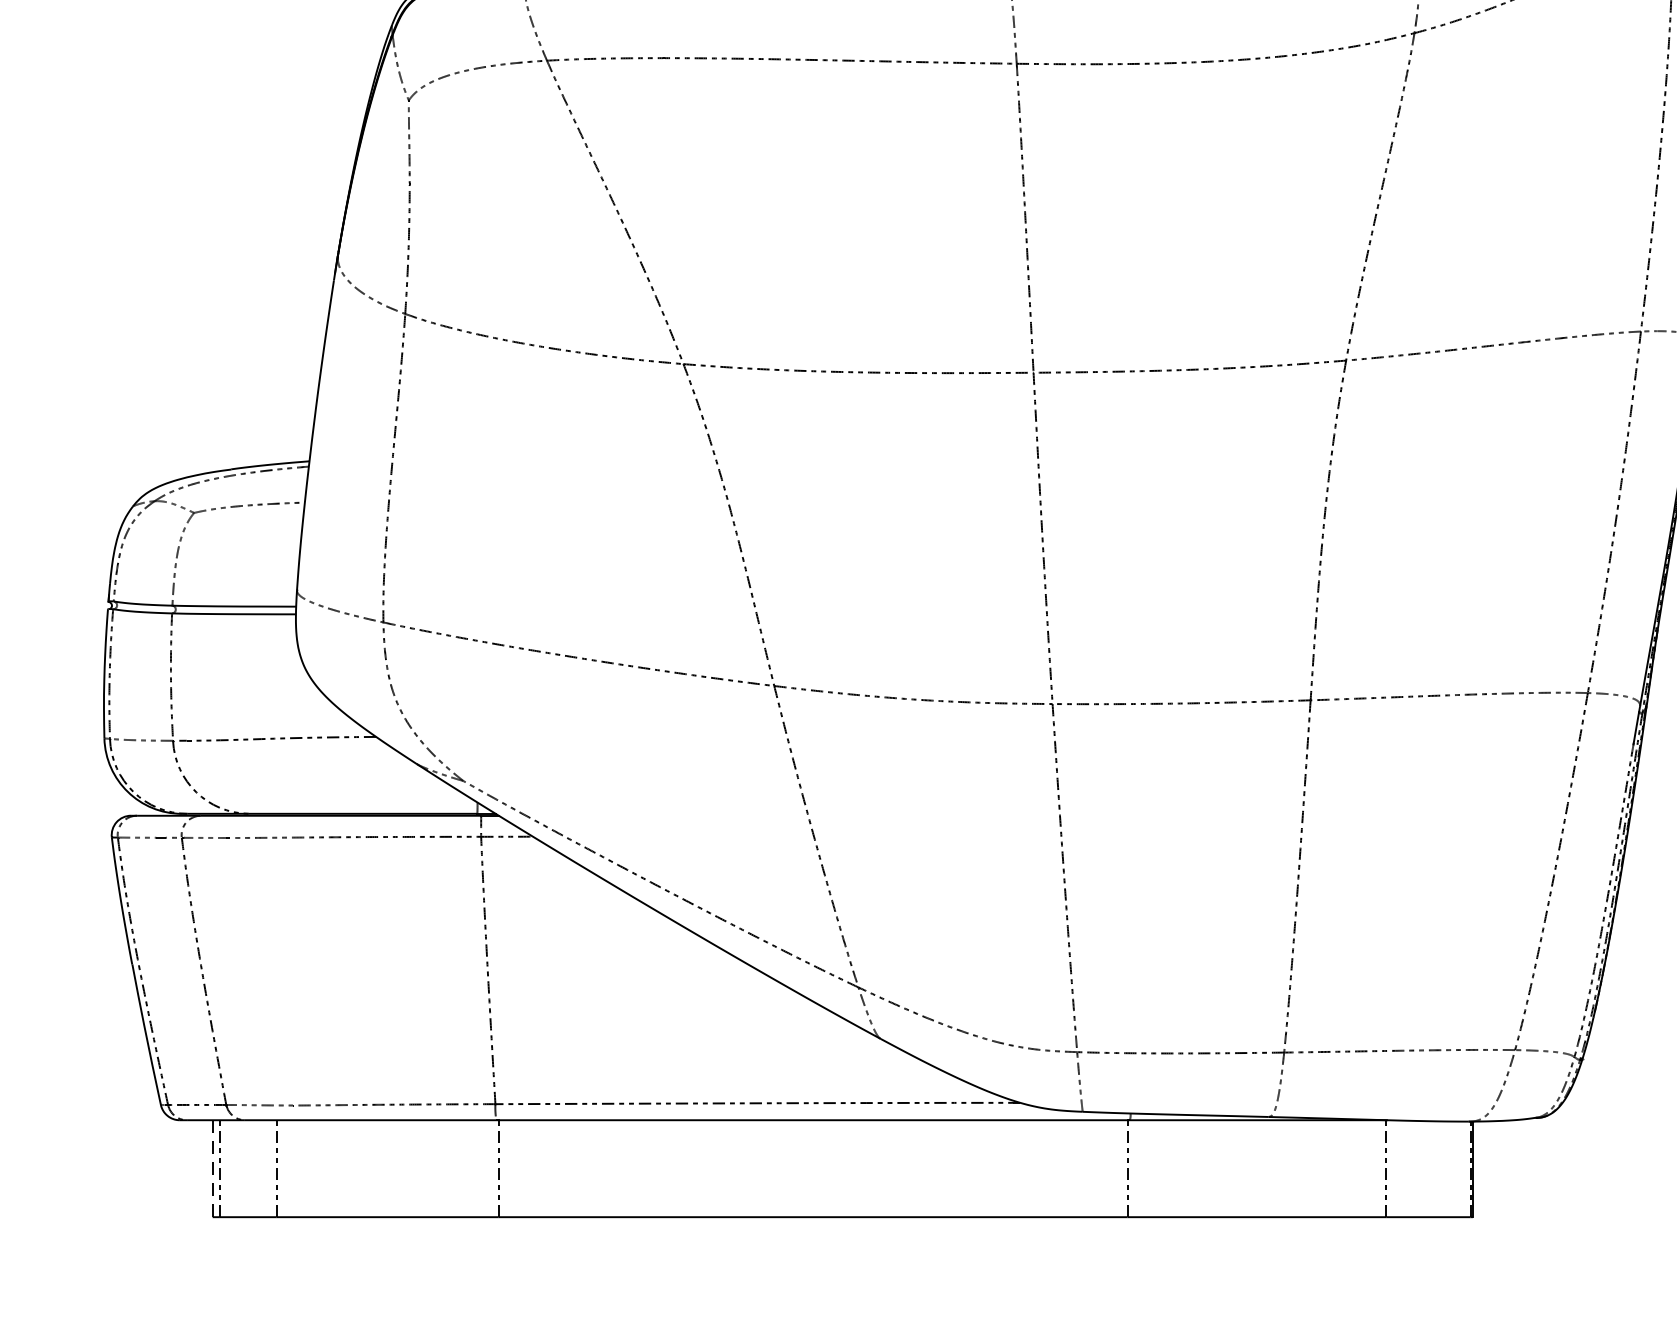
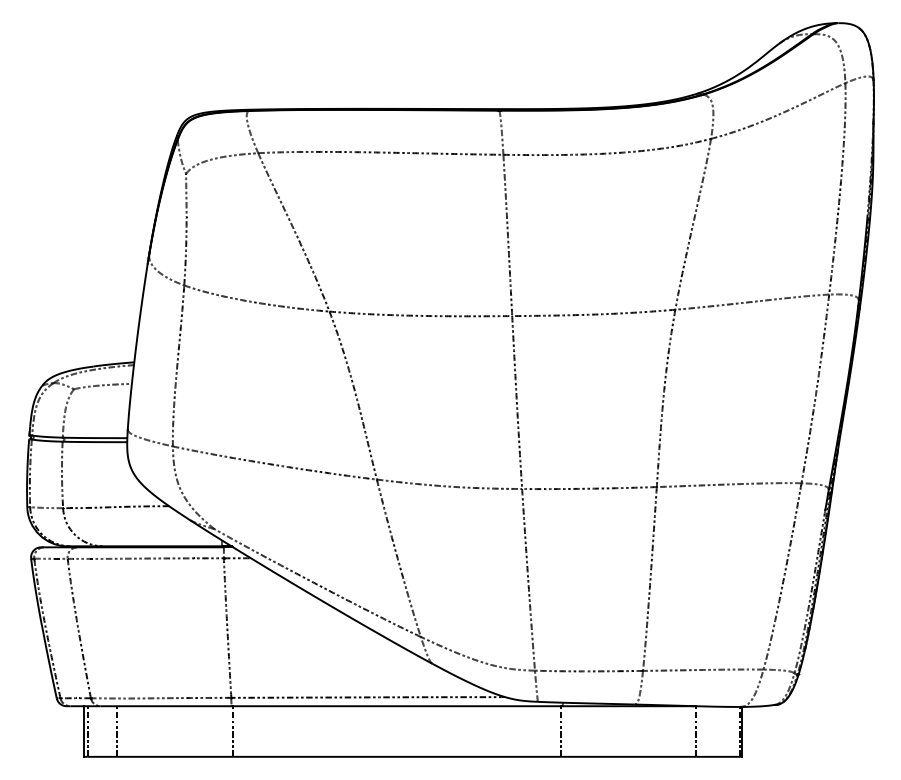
line: (212, 1168) -> (83, 731), dashed -> solid

